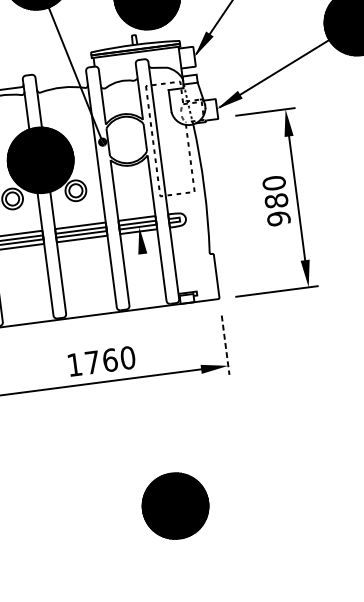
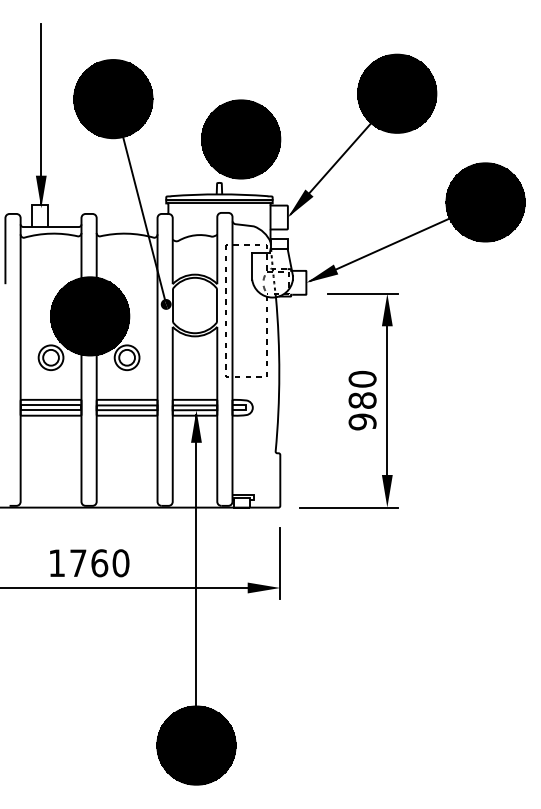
line: (225, 345) -> (280, 563), dashed -> solid
line: (155, 352) -> (196, 560), added
text: (101, 361) -> (89, 563), moved

